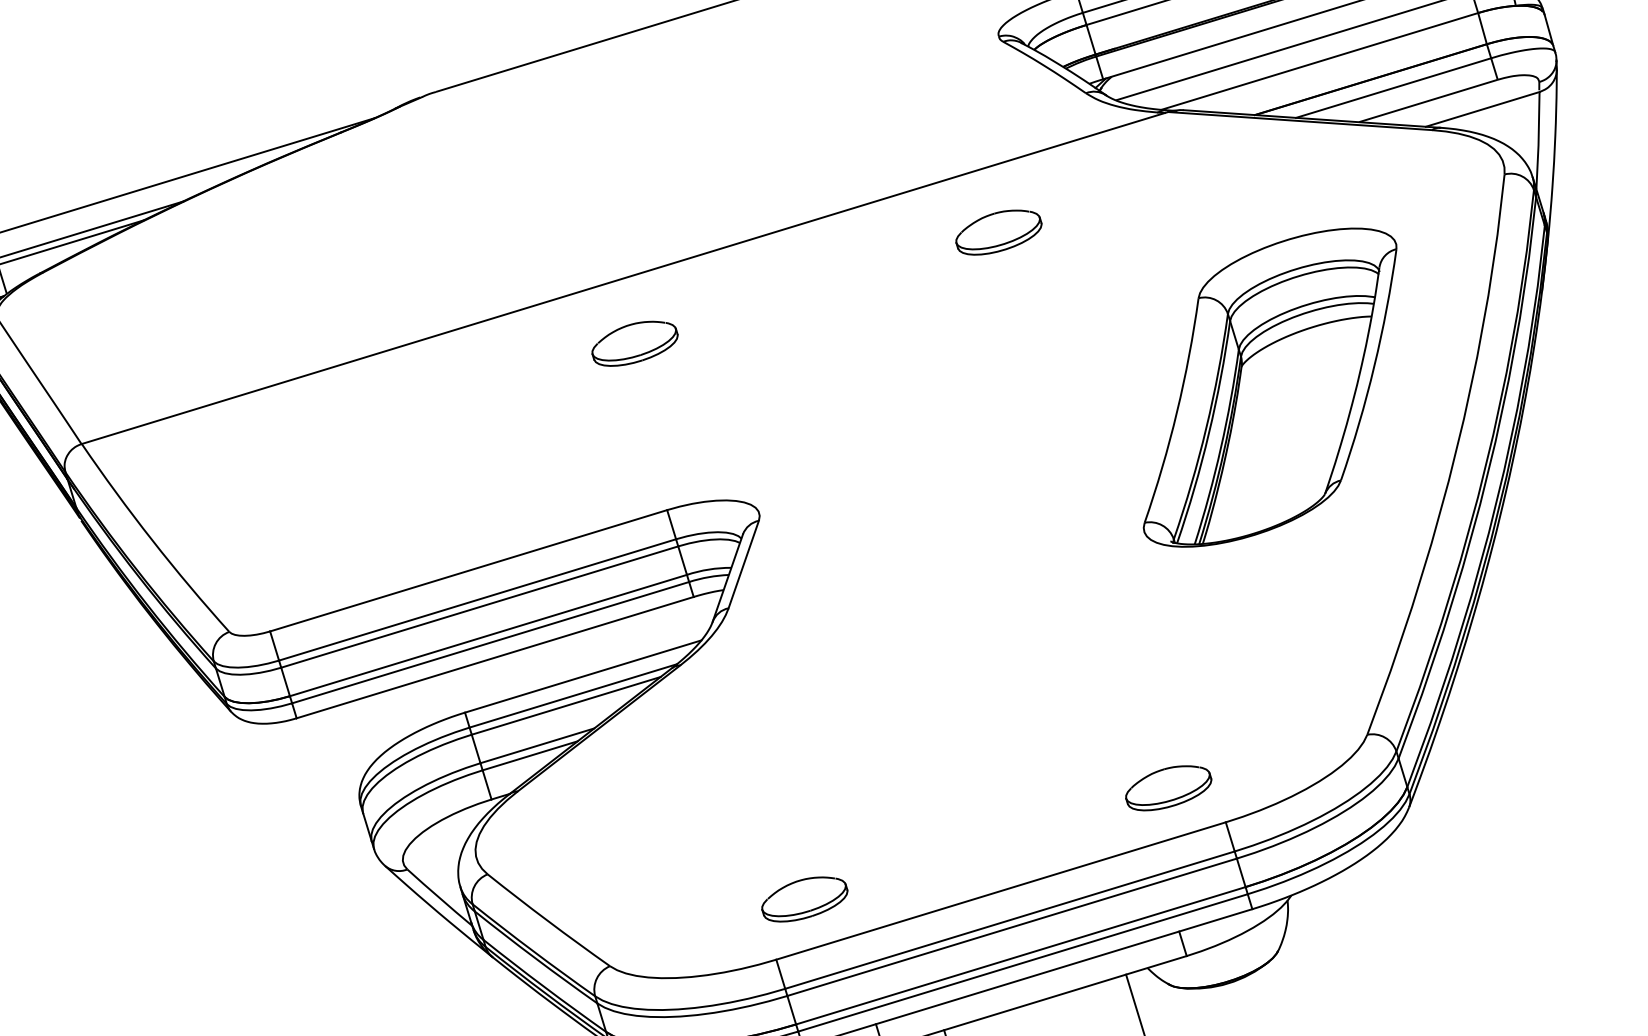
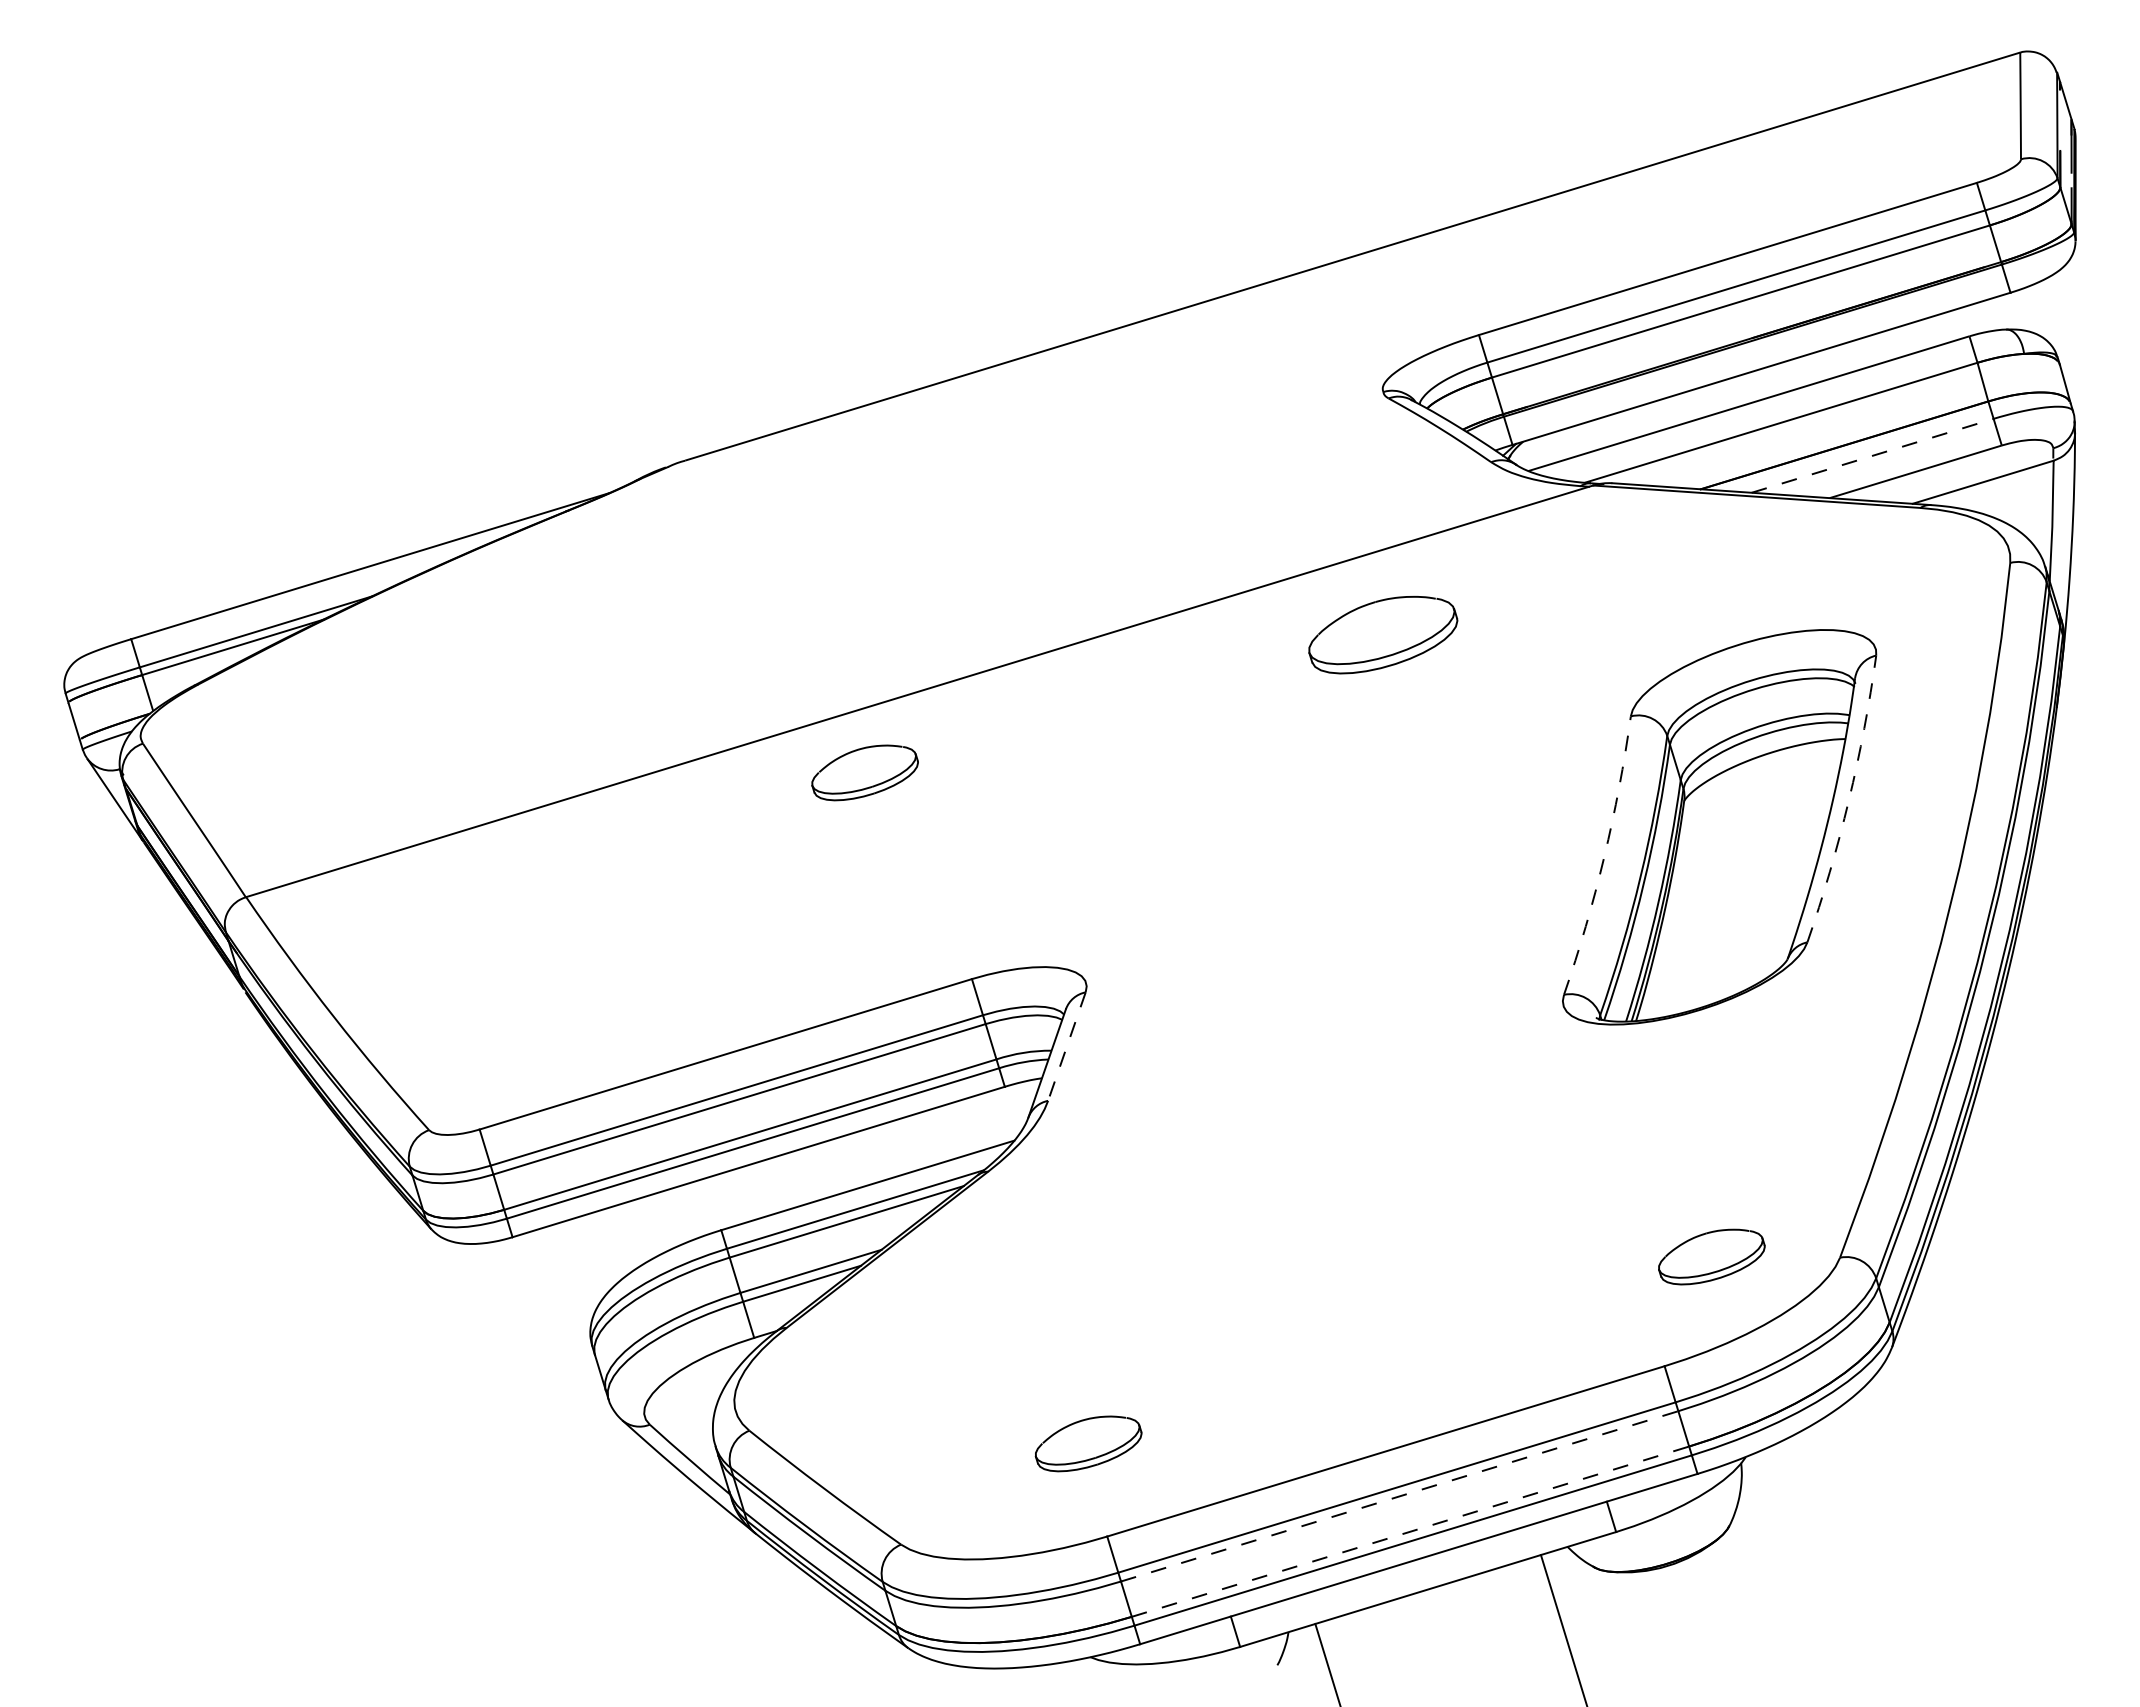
line: (1394, 87) -> (1873, 455), solid -> dashed
part: (999, 232) -> (1383, 634), size x1.4
part: (634, 343) -> (864, 772), moved
arc: (1374, 366) -> (1848, 800), solid -> dashed
arc: (1177, 412) -> (1604, 857), solid -> dashed
line: (743, 565) -> (1066, 1047), solid -> dashed
part: (1168, 787) -> (1711, 1256), moved
part: (804, 899) -> (1088, 1443), moved
line: (1012, 927) -> (1400, 1496), solid -> dashed
line: (1020, 955) -> (1410, 1531), solid -> dashed

